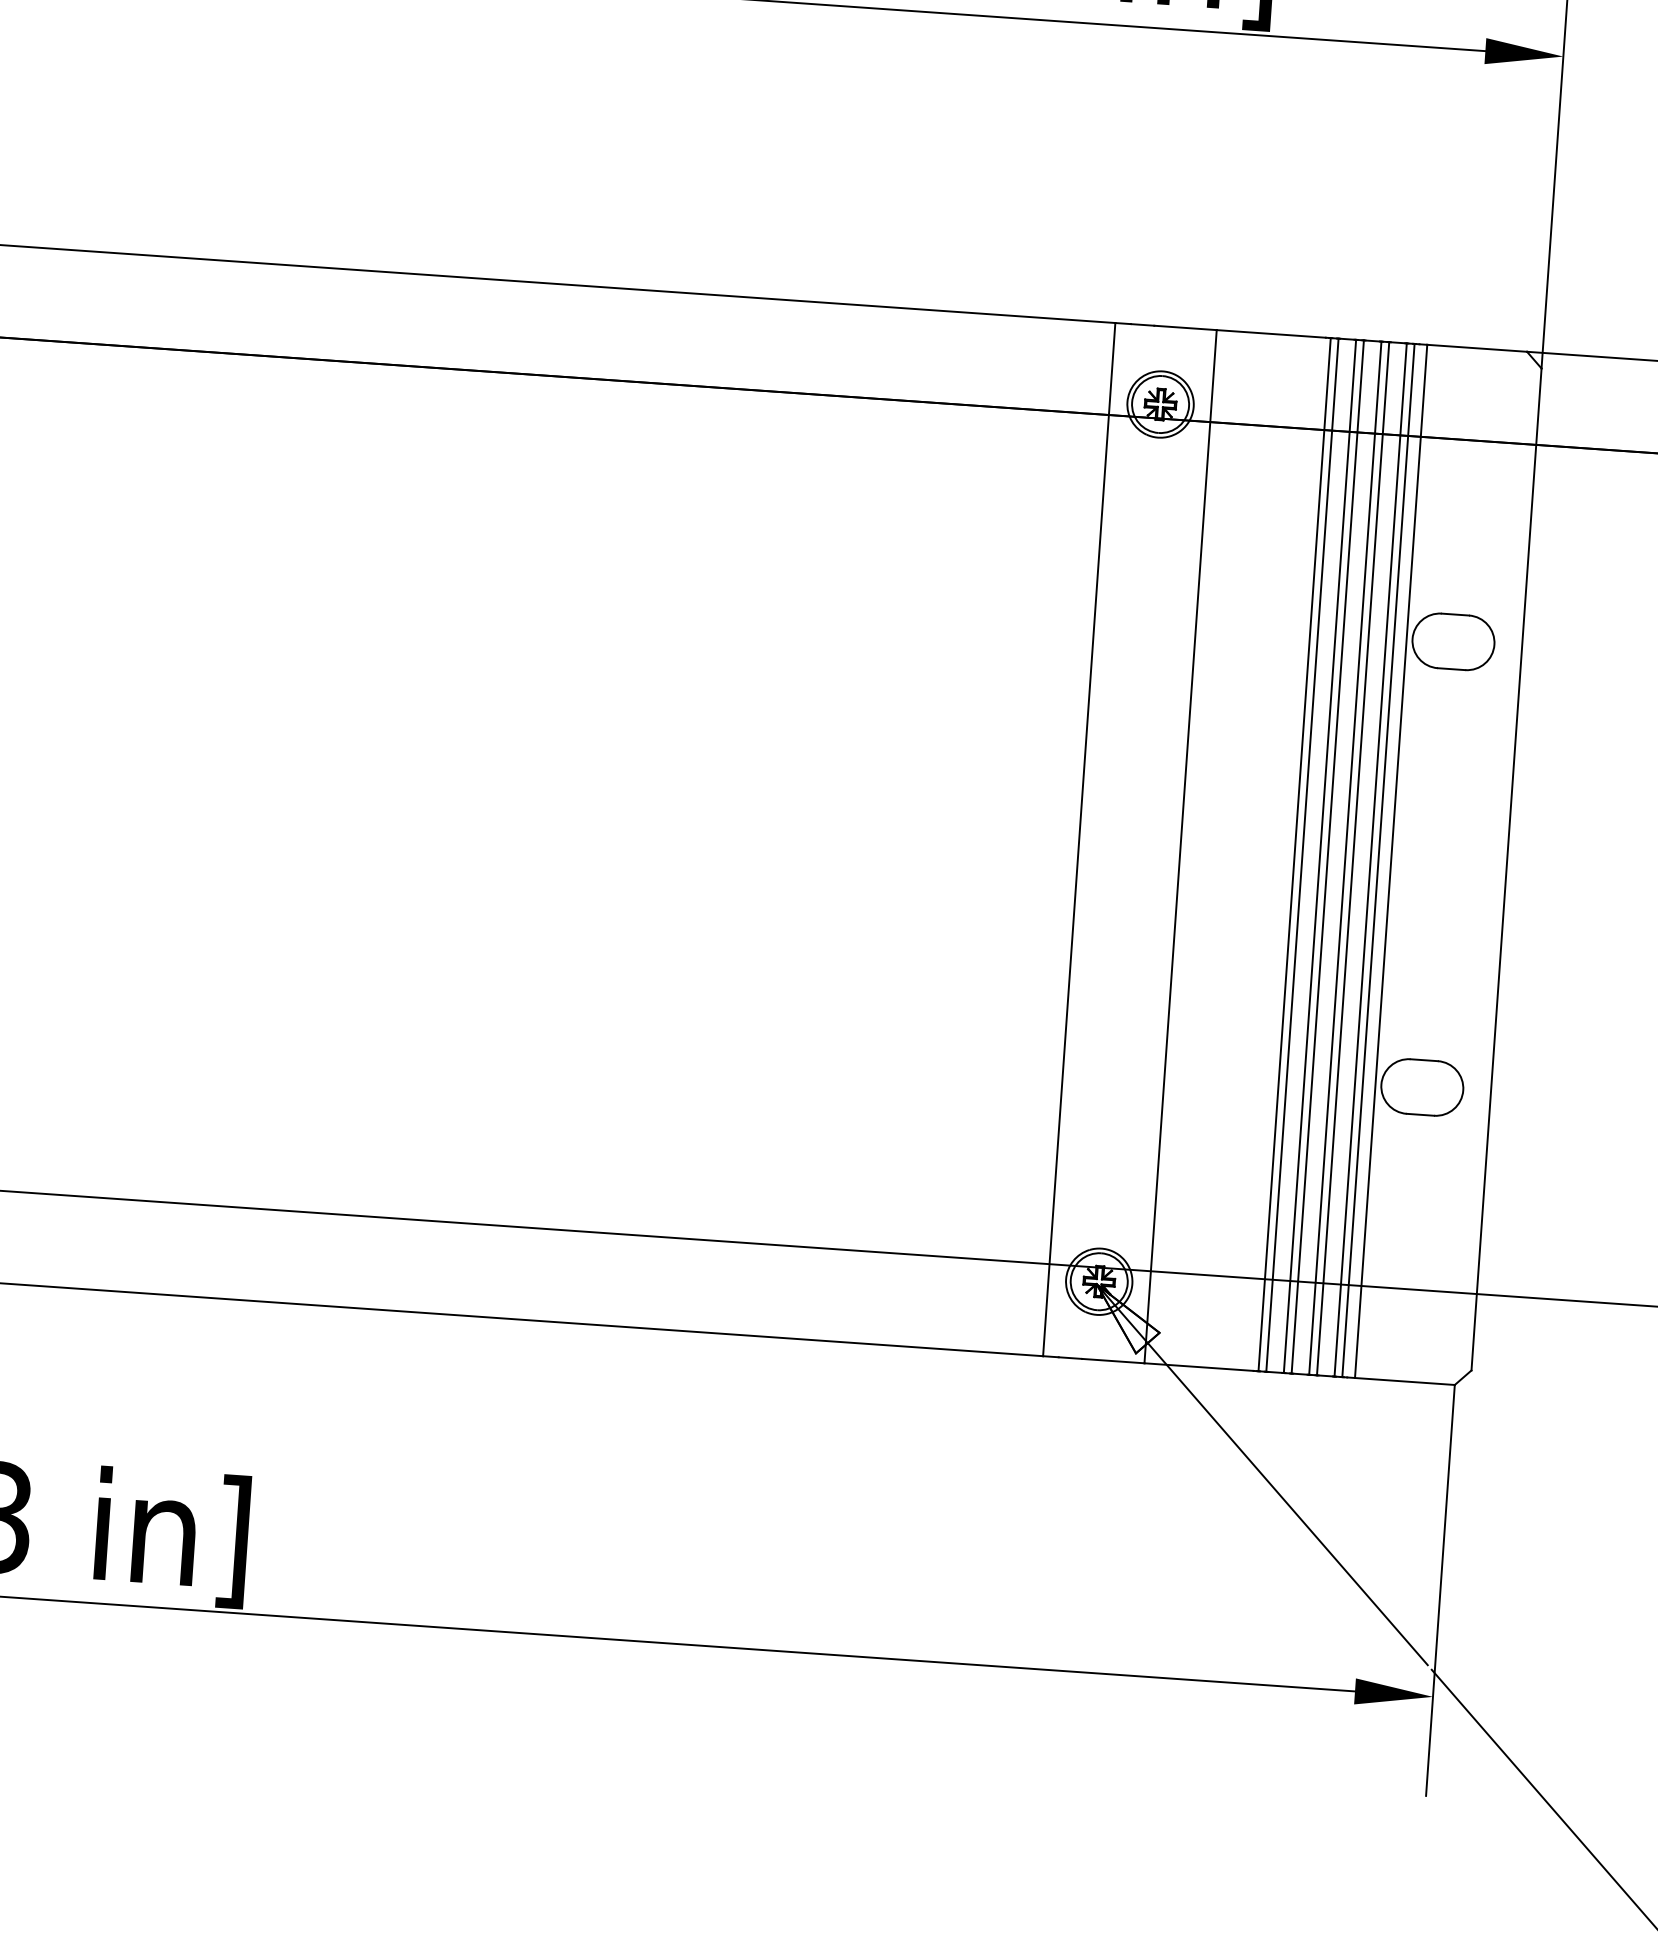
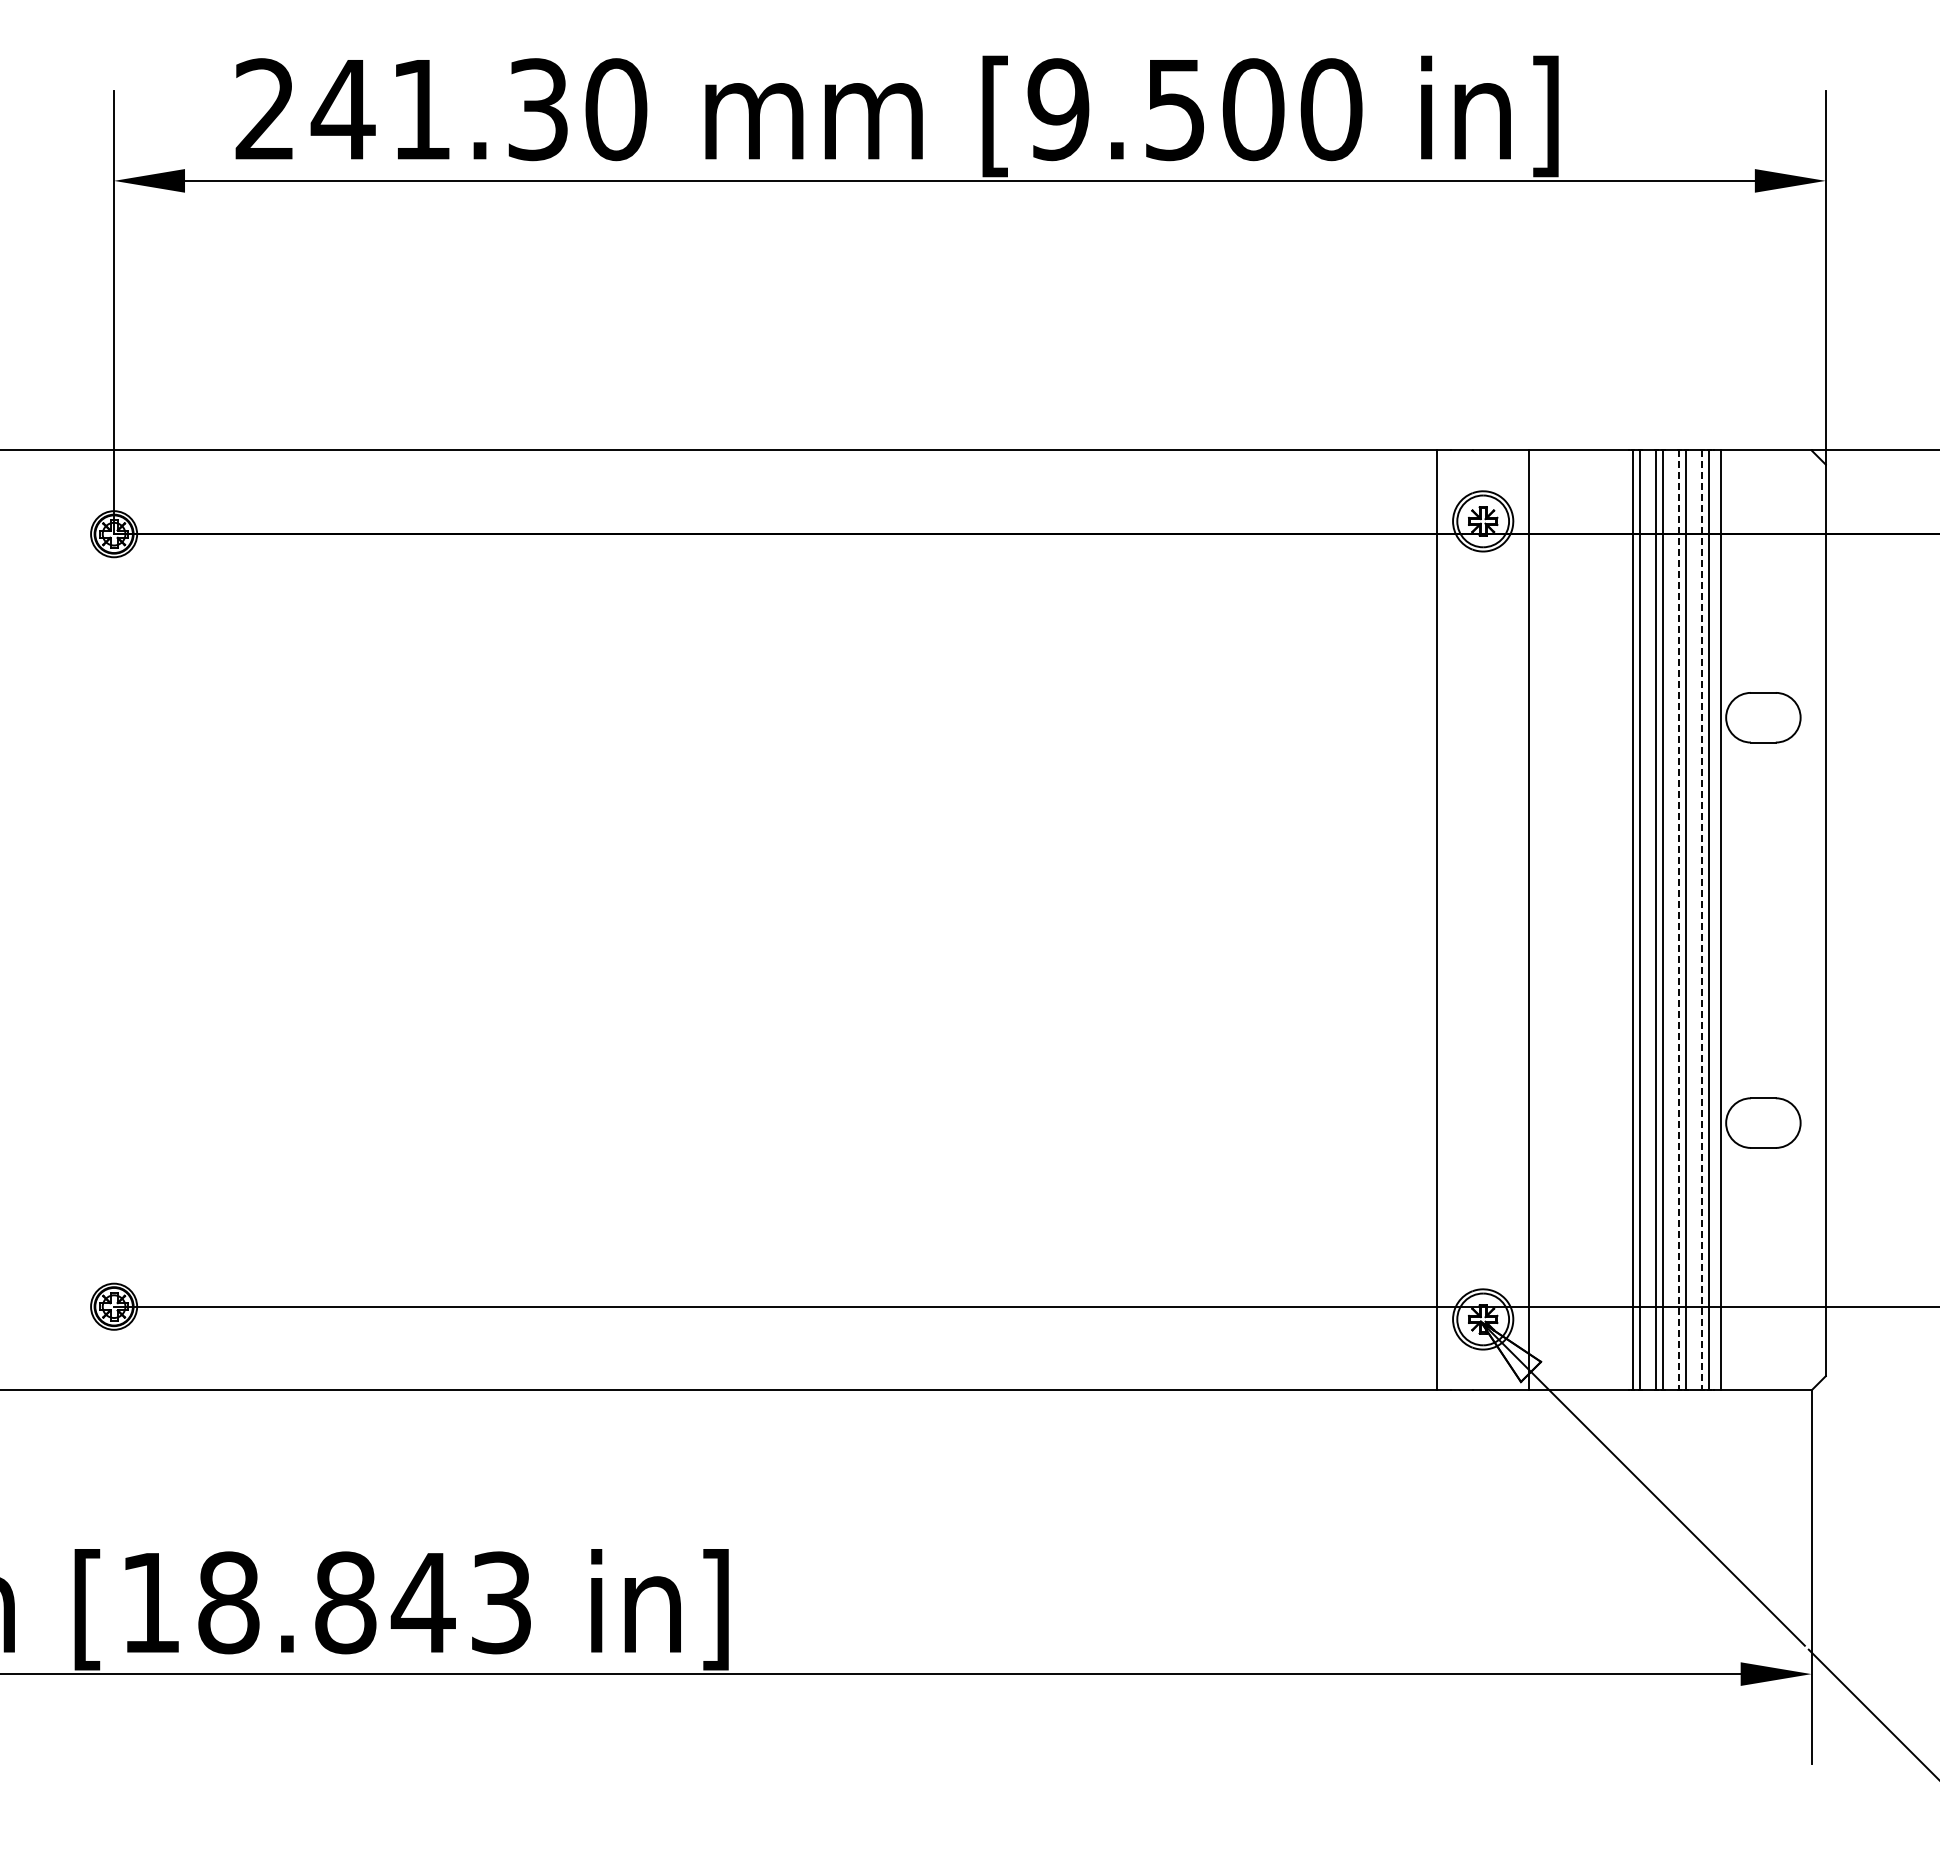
line: (1345, 858) -> (1679, 920), solid -> dashed
line: (1370, 860) -> (1702, 920), solid -> dashed

